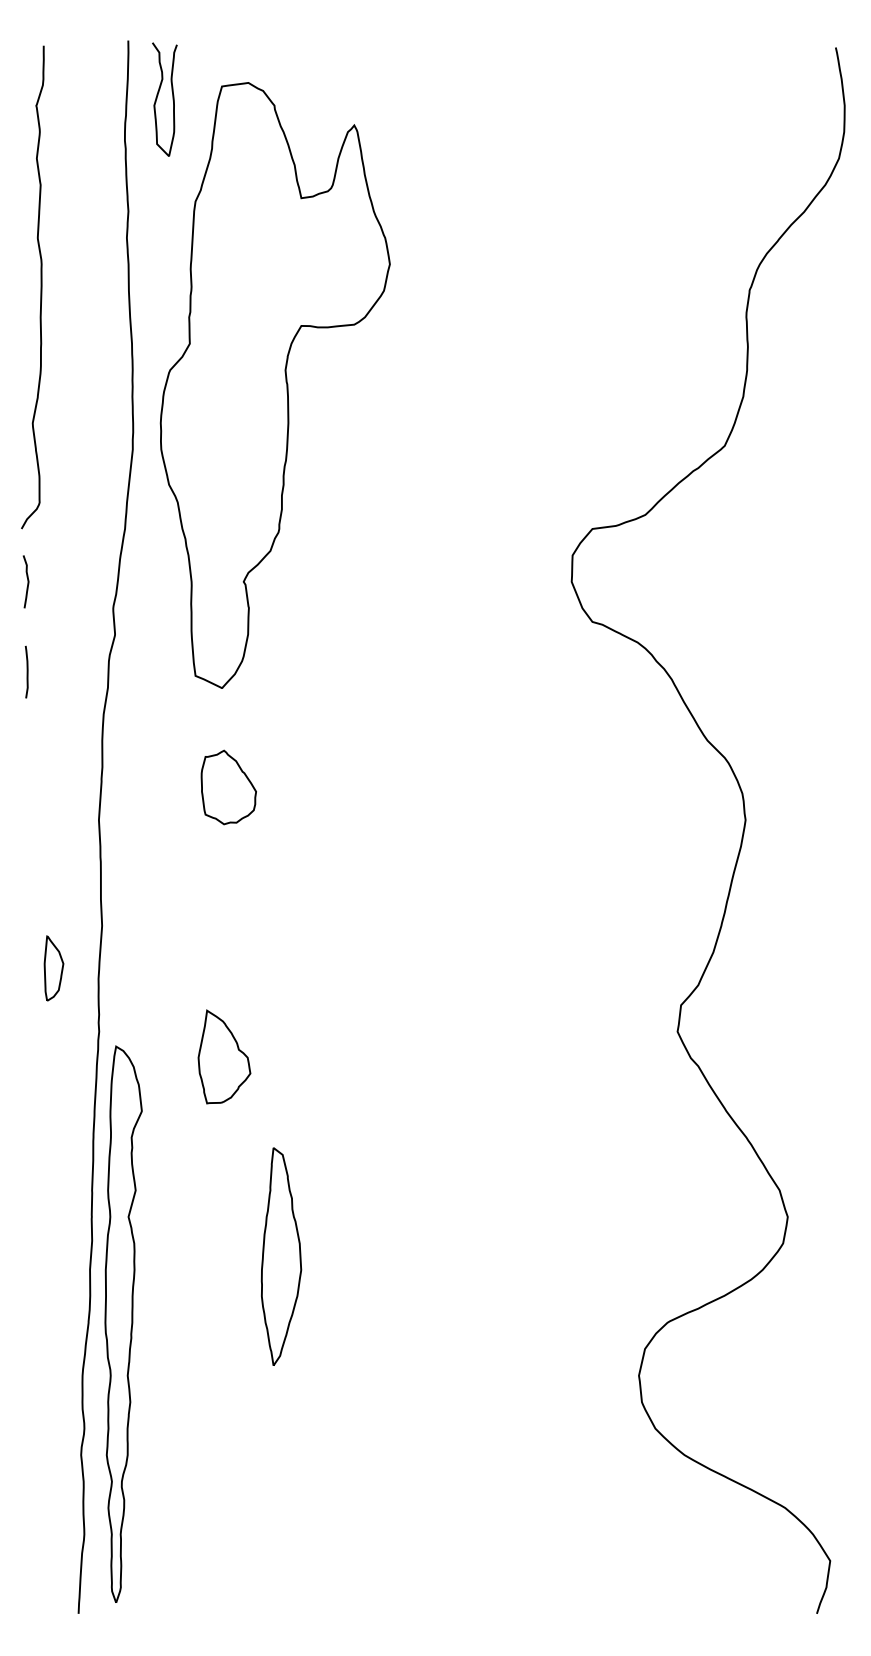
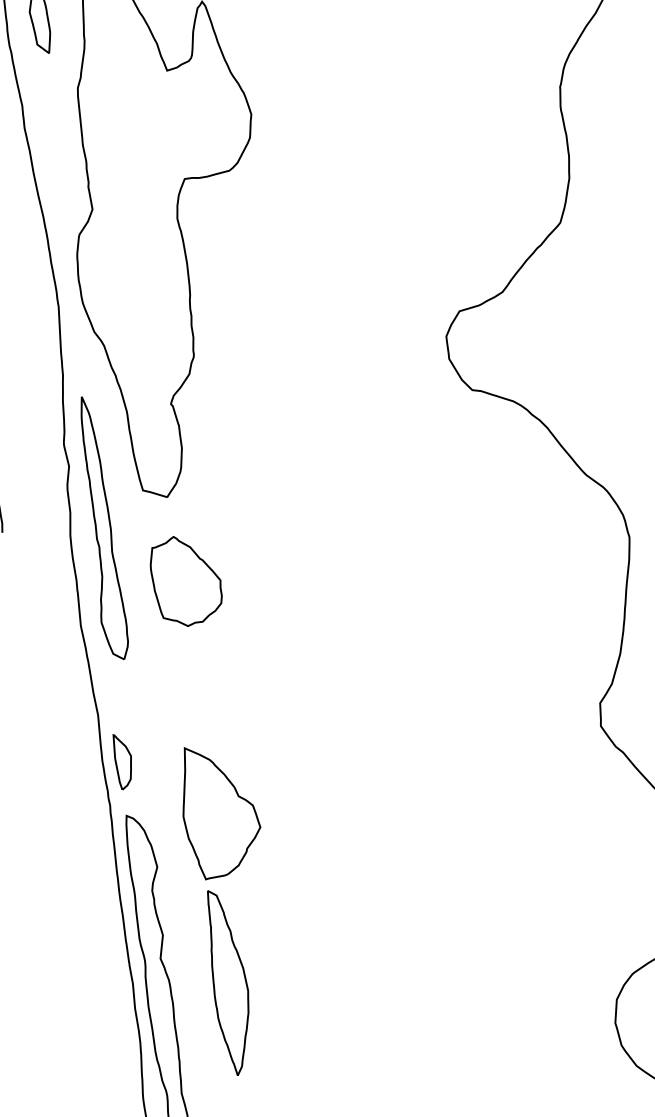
part: (137, 711) -> (98, 528), added
part: (228, 787) -> (186, 580), size x1.43
part: (53, 968) -> (123, 761), moved
part: (224, 1056) -> (219, 809), size x1.67
part: (281, 1256) -> (229, 981), moved

